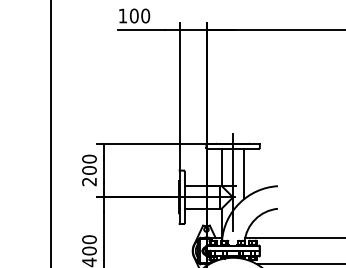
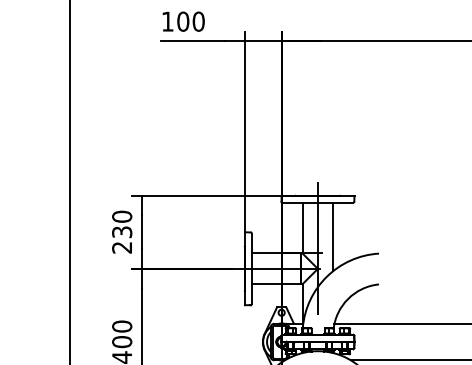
text: (89, 170) -> (122, 232), 200 -> 230

